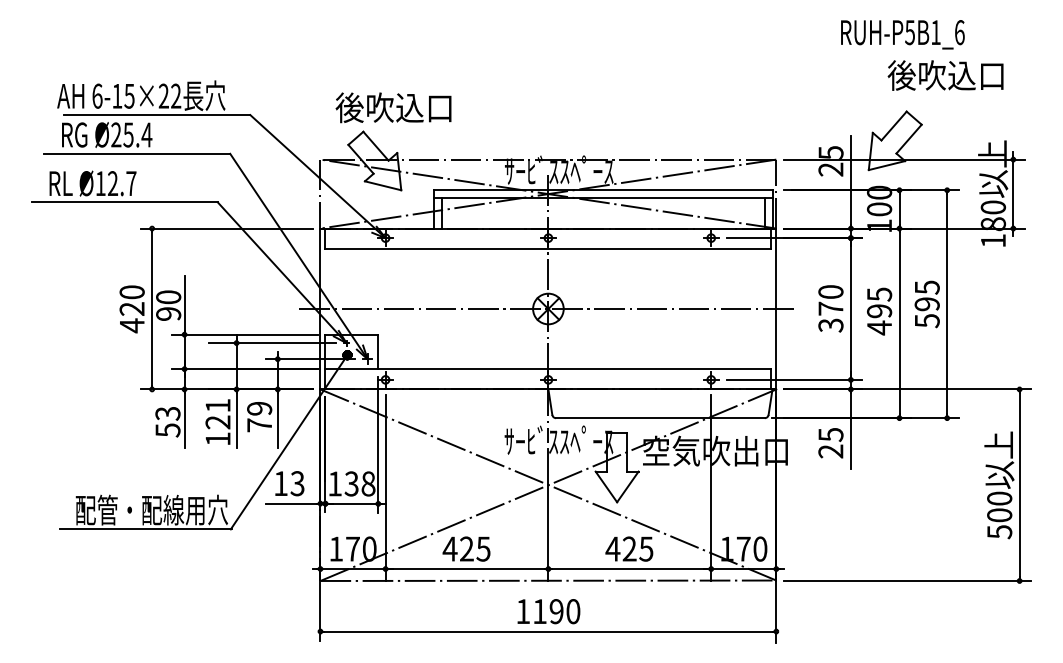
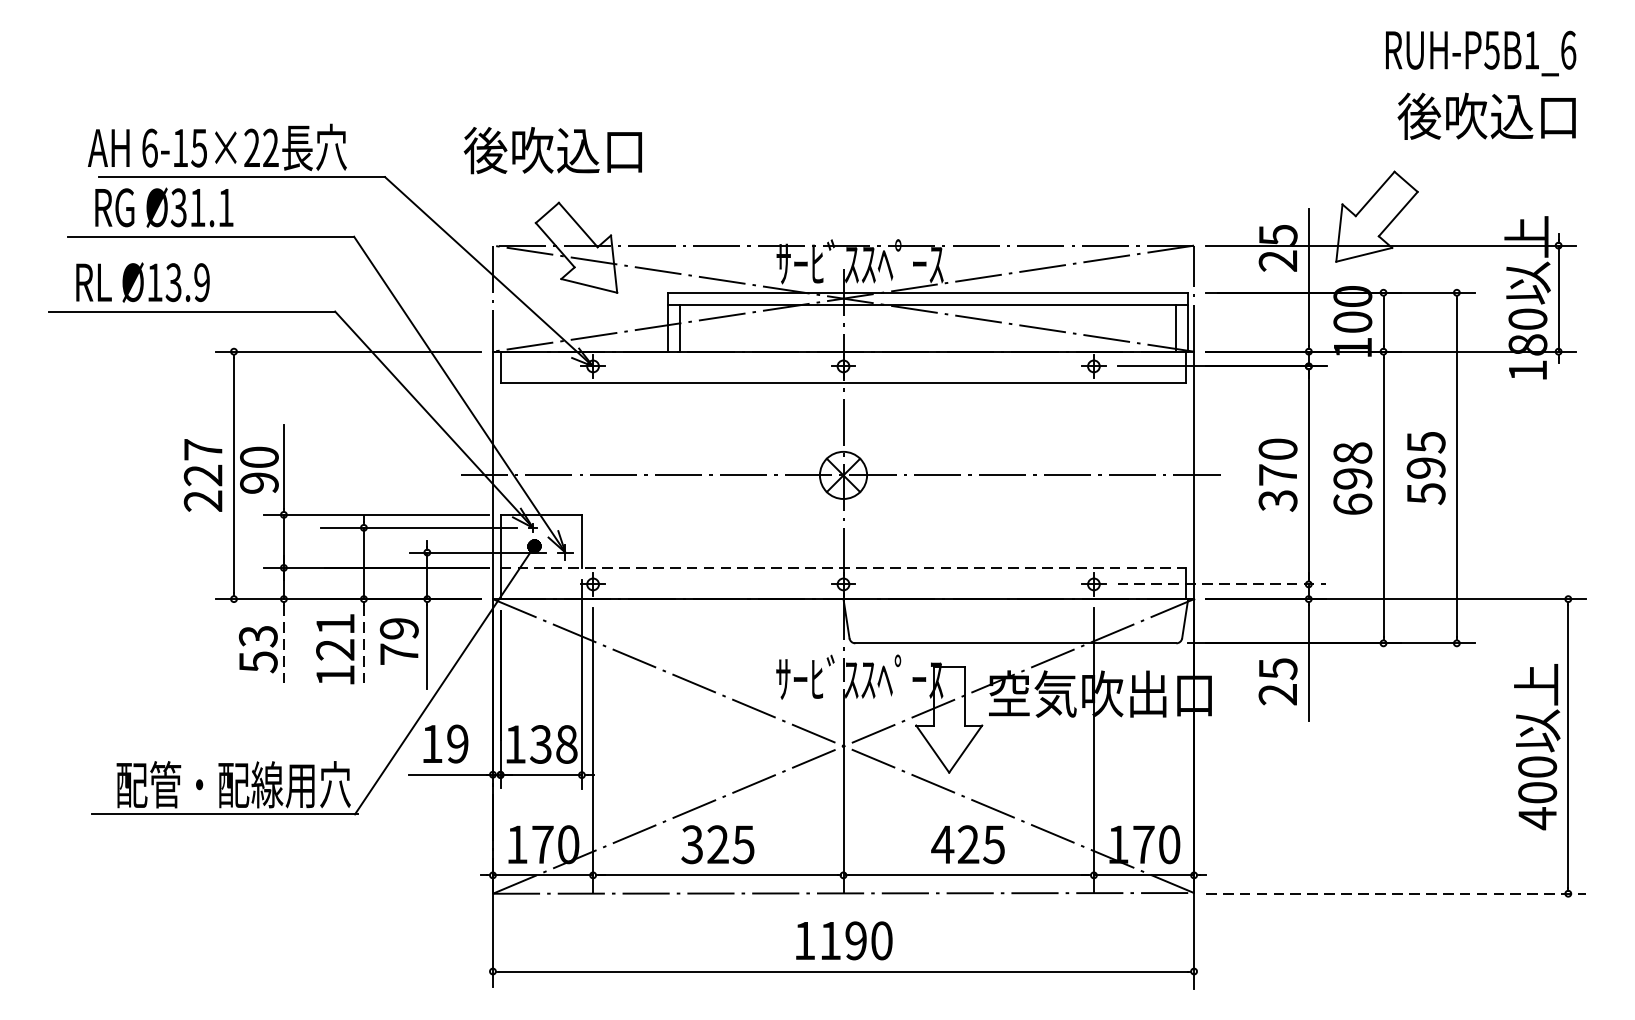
text: (902, 34) -> (1480, 53), moved
text: (945, 75) -> (1486, 116), moved
text: (393, 107) -> (552, 150), moved
text: (131, 134) -> (202, 206), Ø25.4 -> Ø31.1
text: (121, 183) -> (186, 282), Ø12.7 -> Ø13.9
text: (131, 309) -> (202, 476), 420 -> 227
text: (879, 311) -> (1352, 479), 495 -> 698
line: (548, 369) -> (843, 568), solid -> dashed
line: (794, 379) -> (1222, 583), solid -> dashed
line: (184, 421) -> (283, 648), solid -> dashed
line: (236, 421) -> (363, 648), solid -> dashed
text: (297, 483) -> (457, 743), 13 -> 19
text: (999, 531) -> (1537, 817), 500 -> 400
text: (449, 548) -> (691, 843), 425 -> 325
line: (907, 580) -> (1395, 892), solid -> dashed

